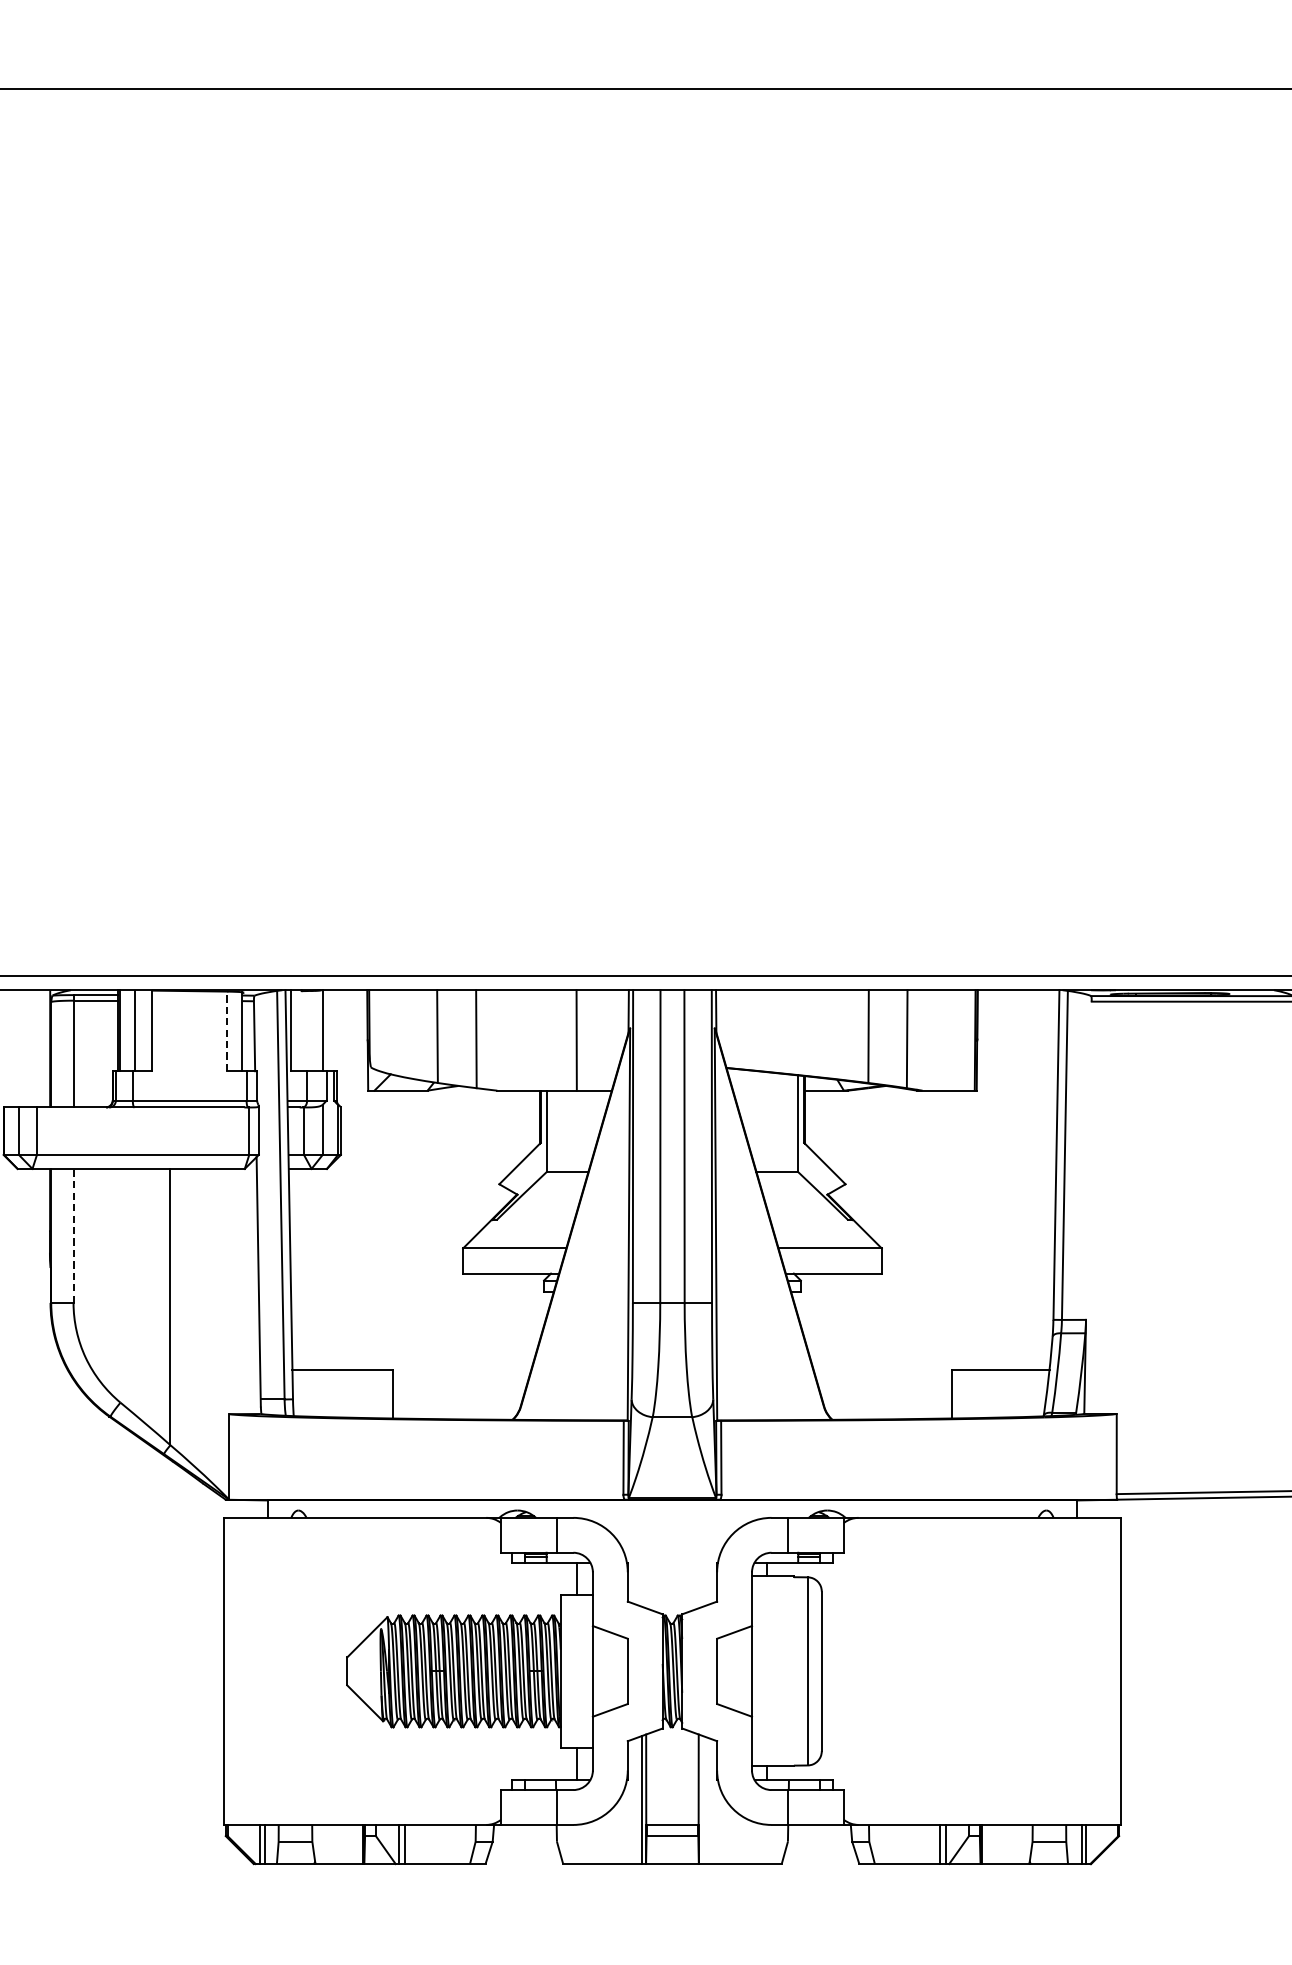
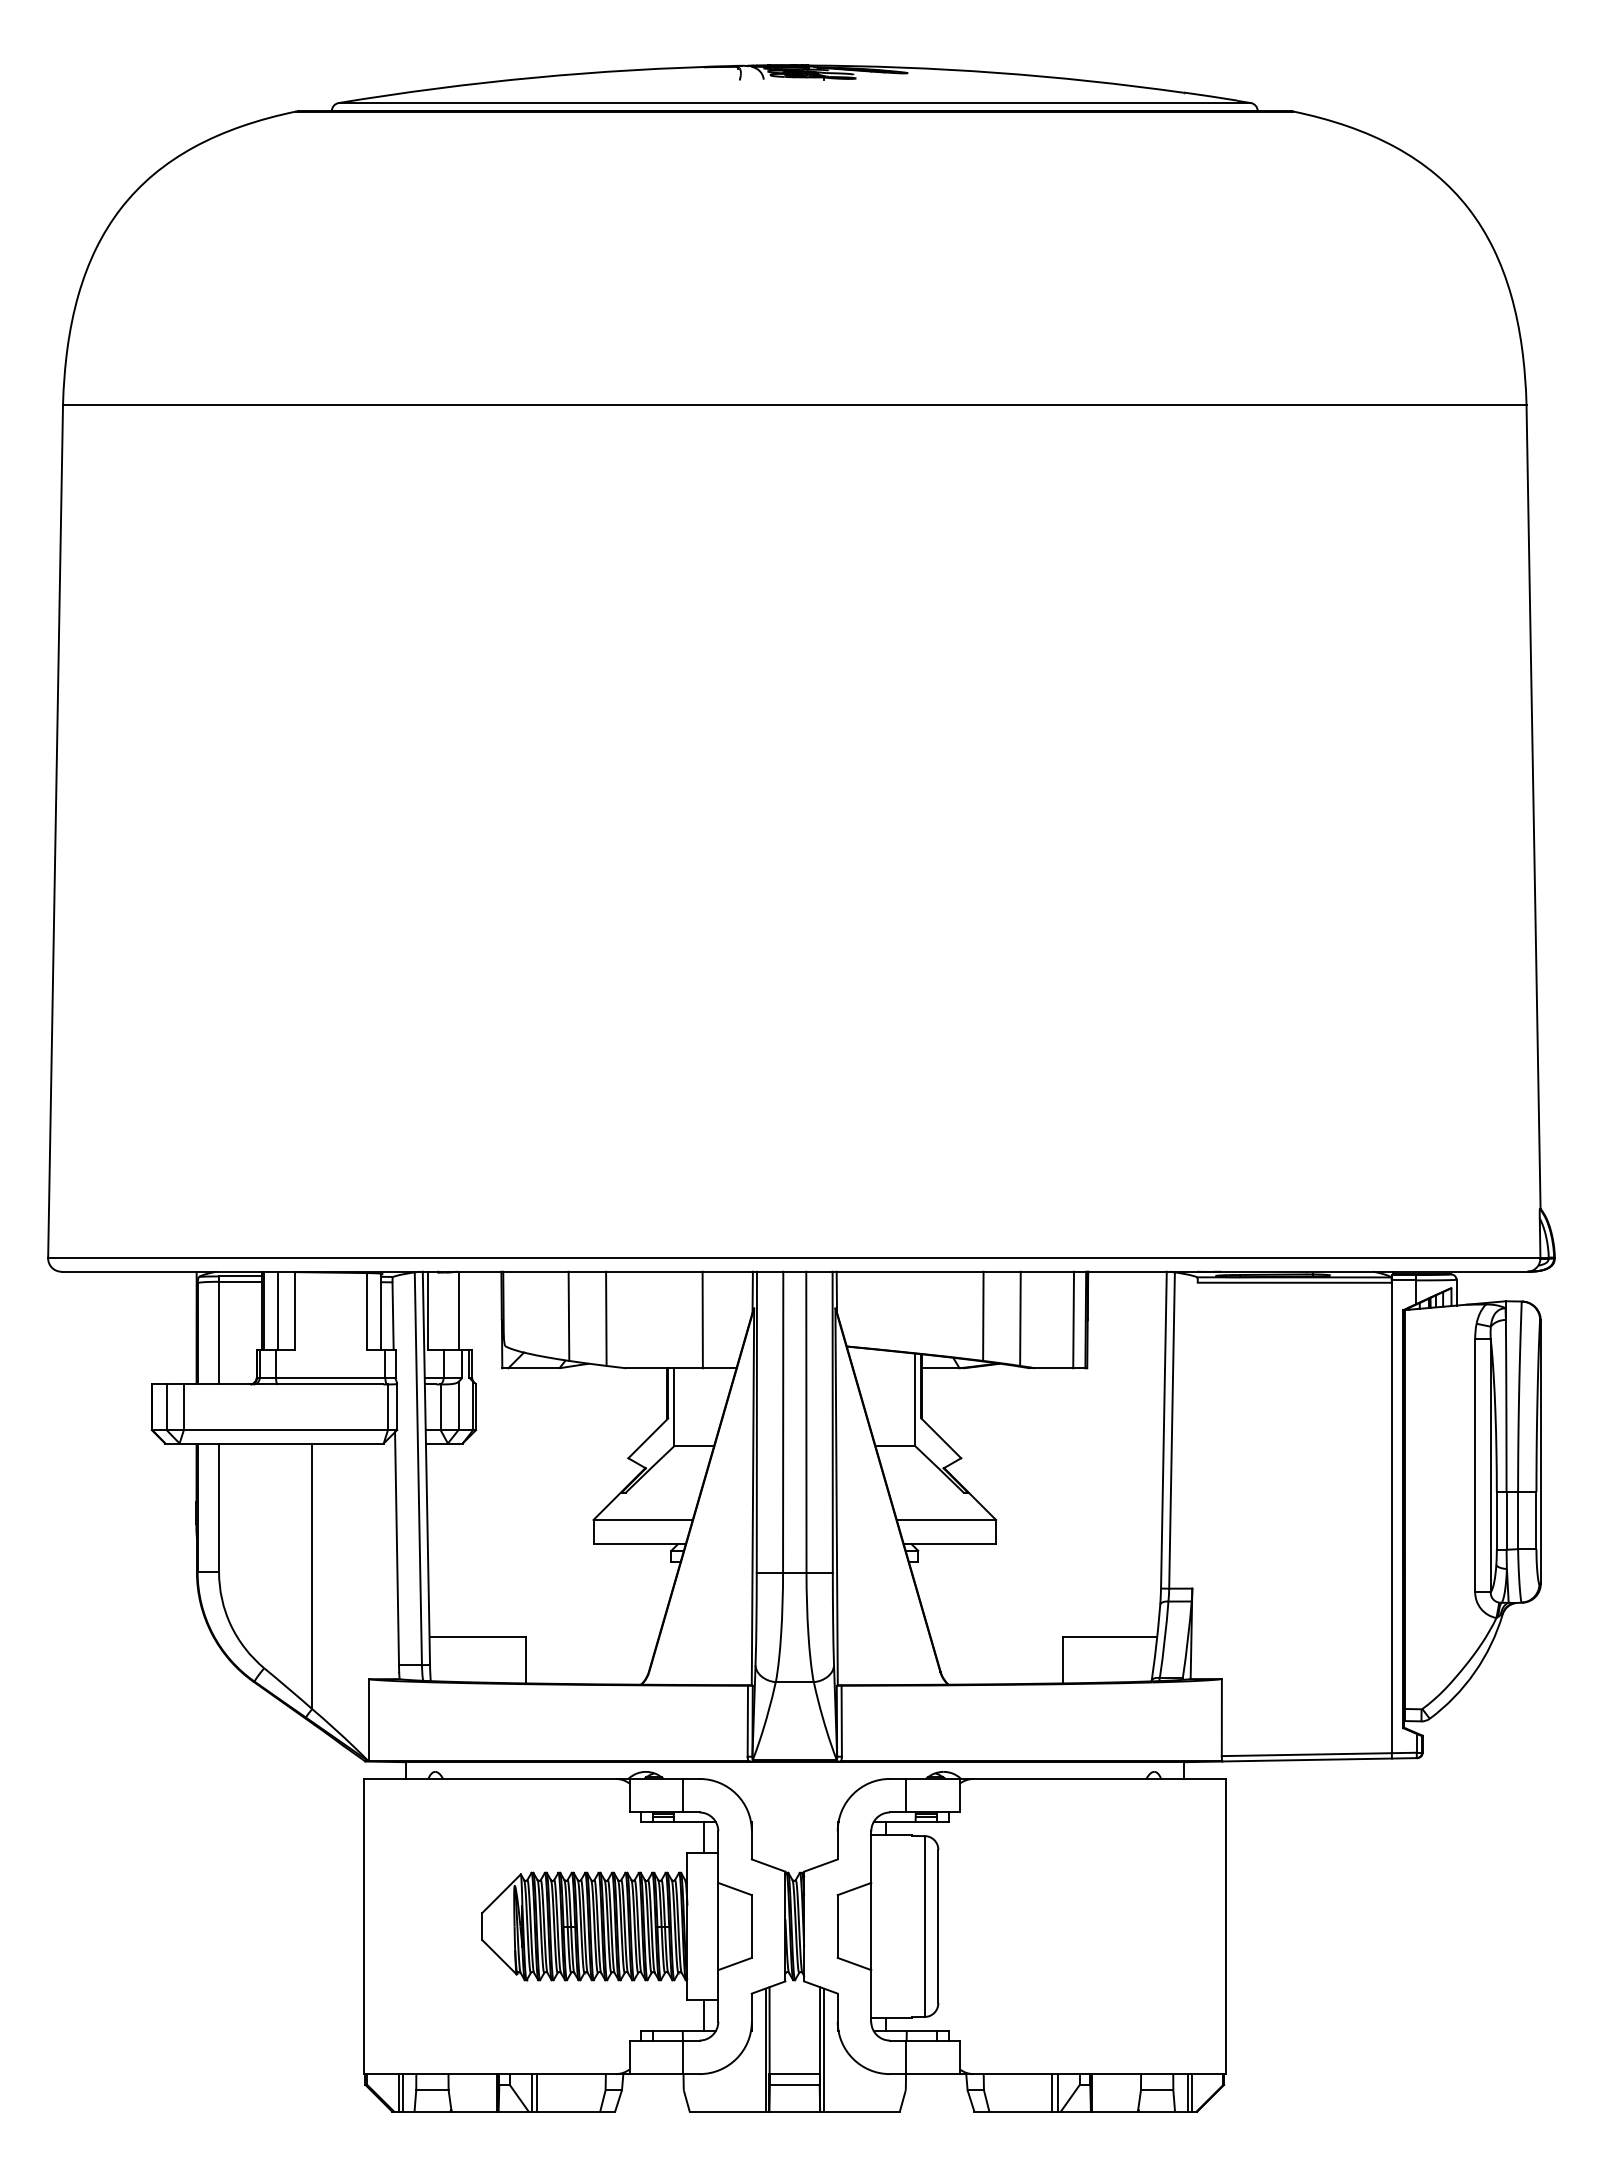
line: (226, 1030) -> (366, 1310), dashed -> solid
line: (962, 1039) -> (1073, 1319), added
line: (73, 1235) -> (219, 1507), dashed -> solid
line: (702, 1799) -> (823, 2049), added

